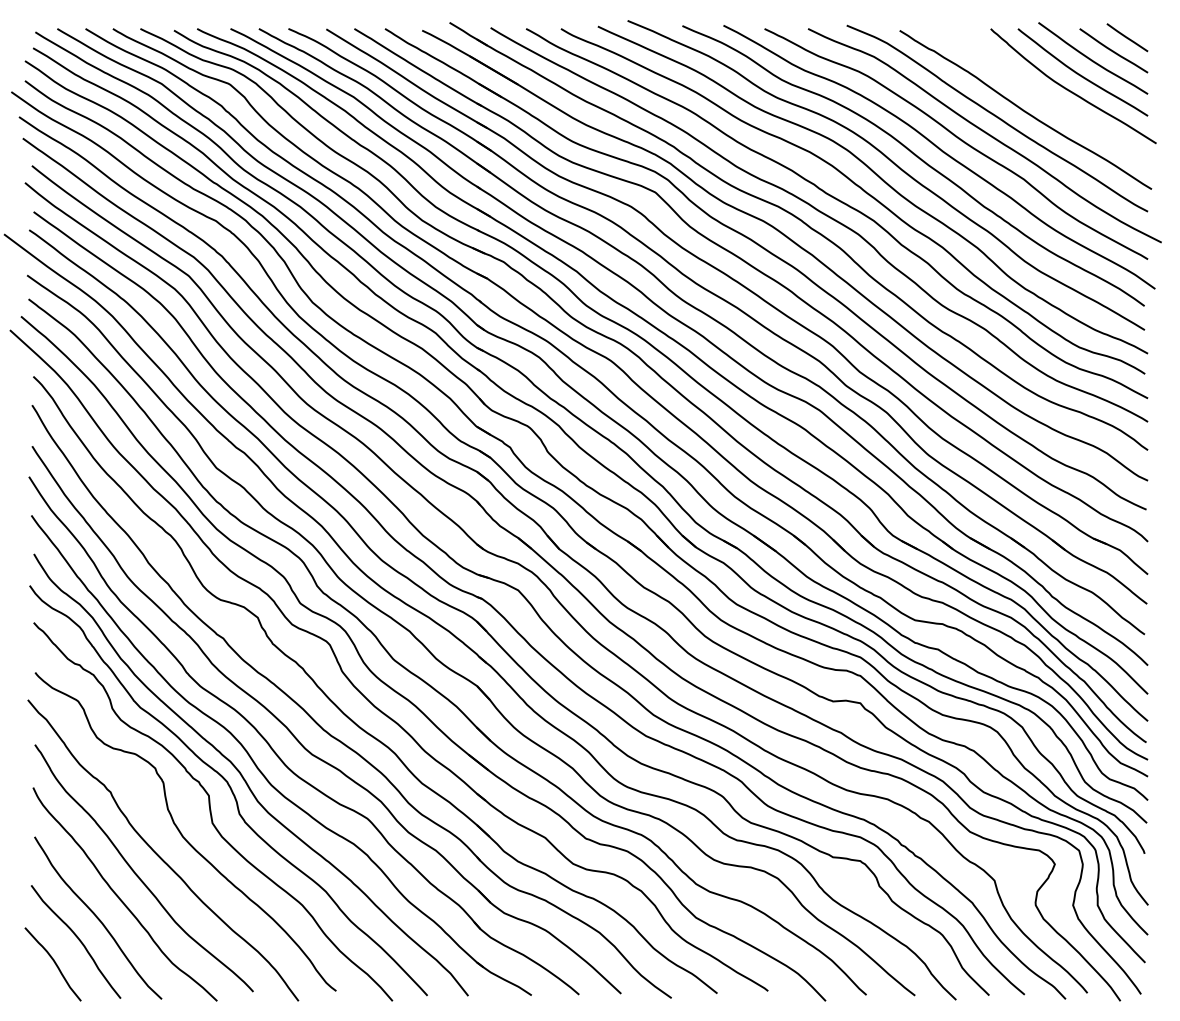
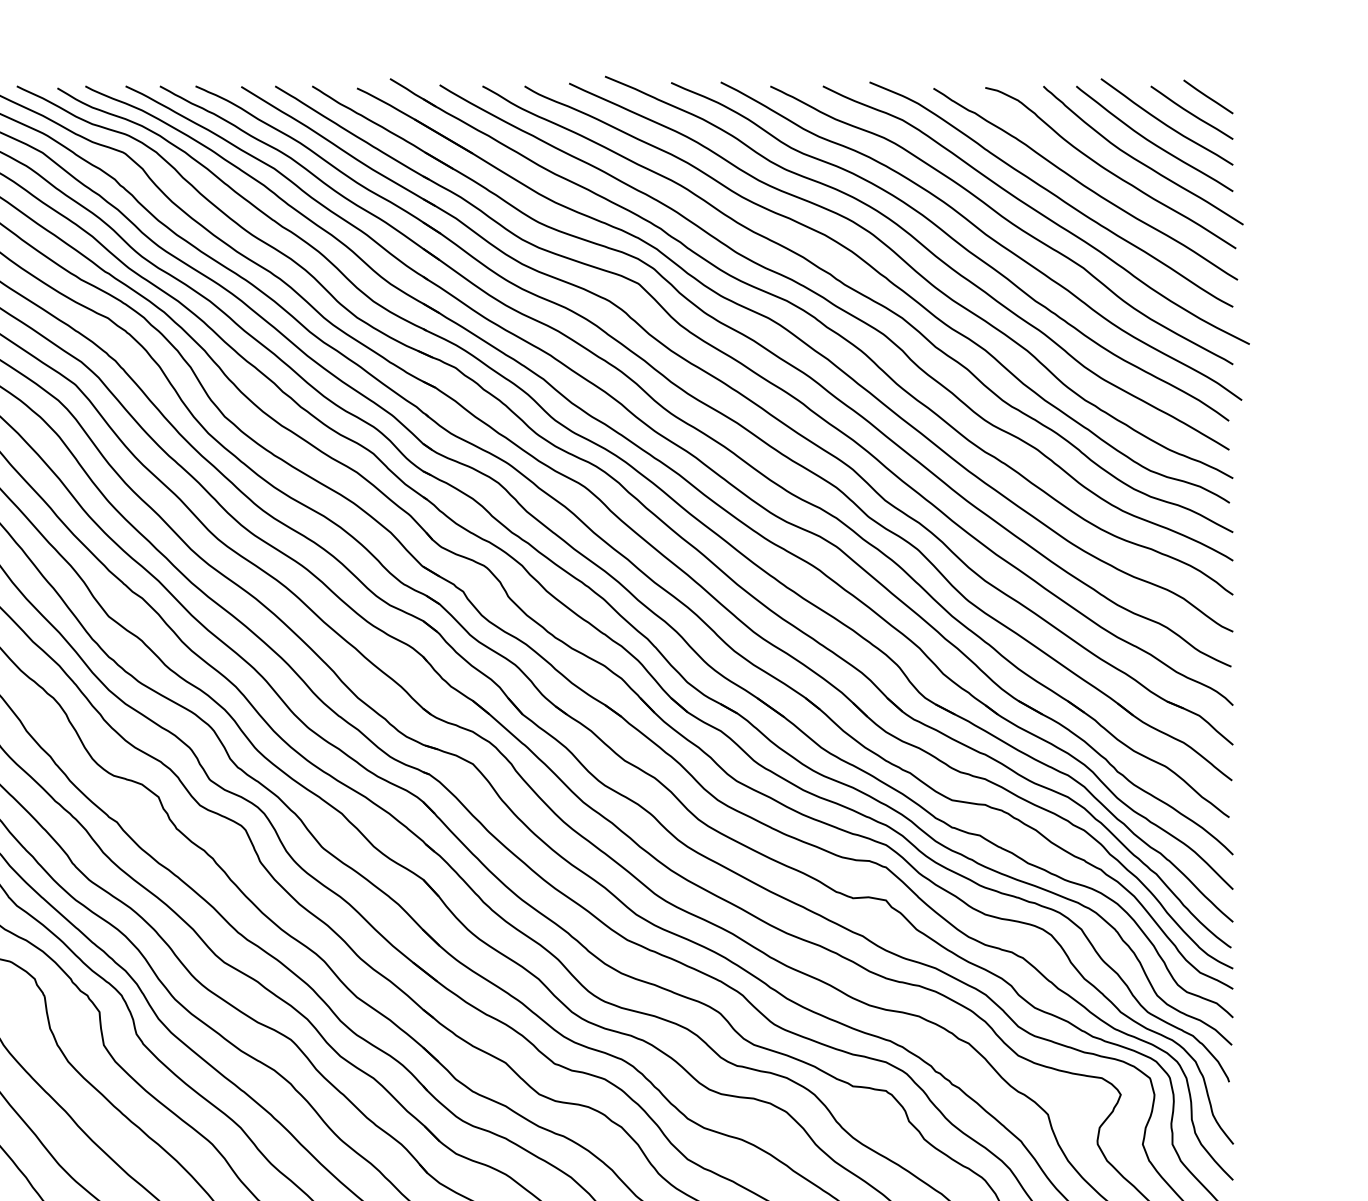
curve: (1044, 97) -> (1108, 169), added

